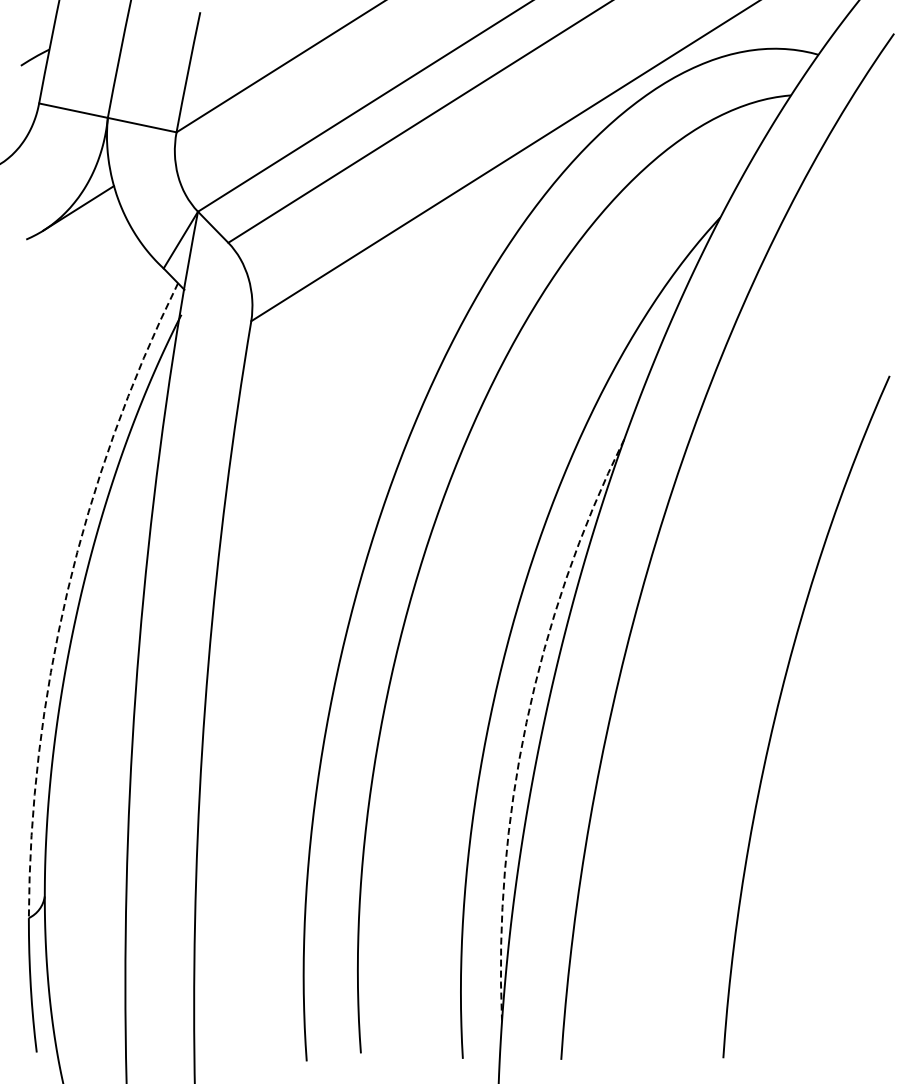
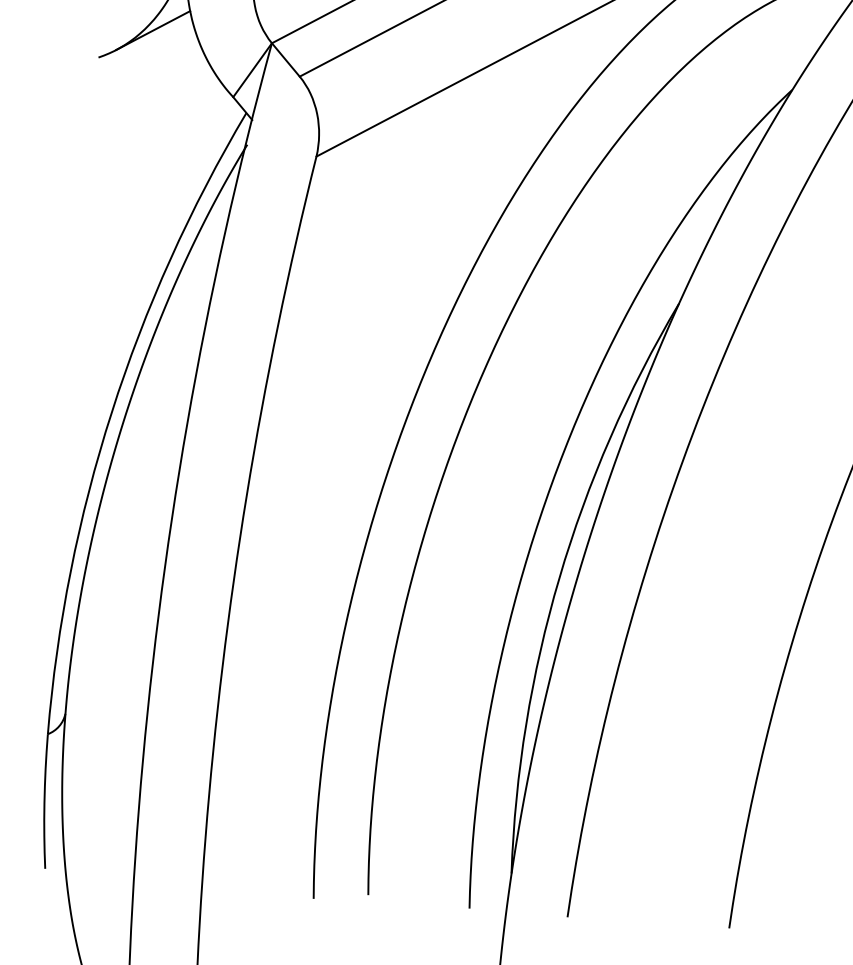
arc: (67, 592) -> (111, 412), dashed -> solid
arc: (526, 722) -> (559, 578), dashed -> solid

